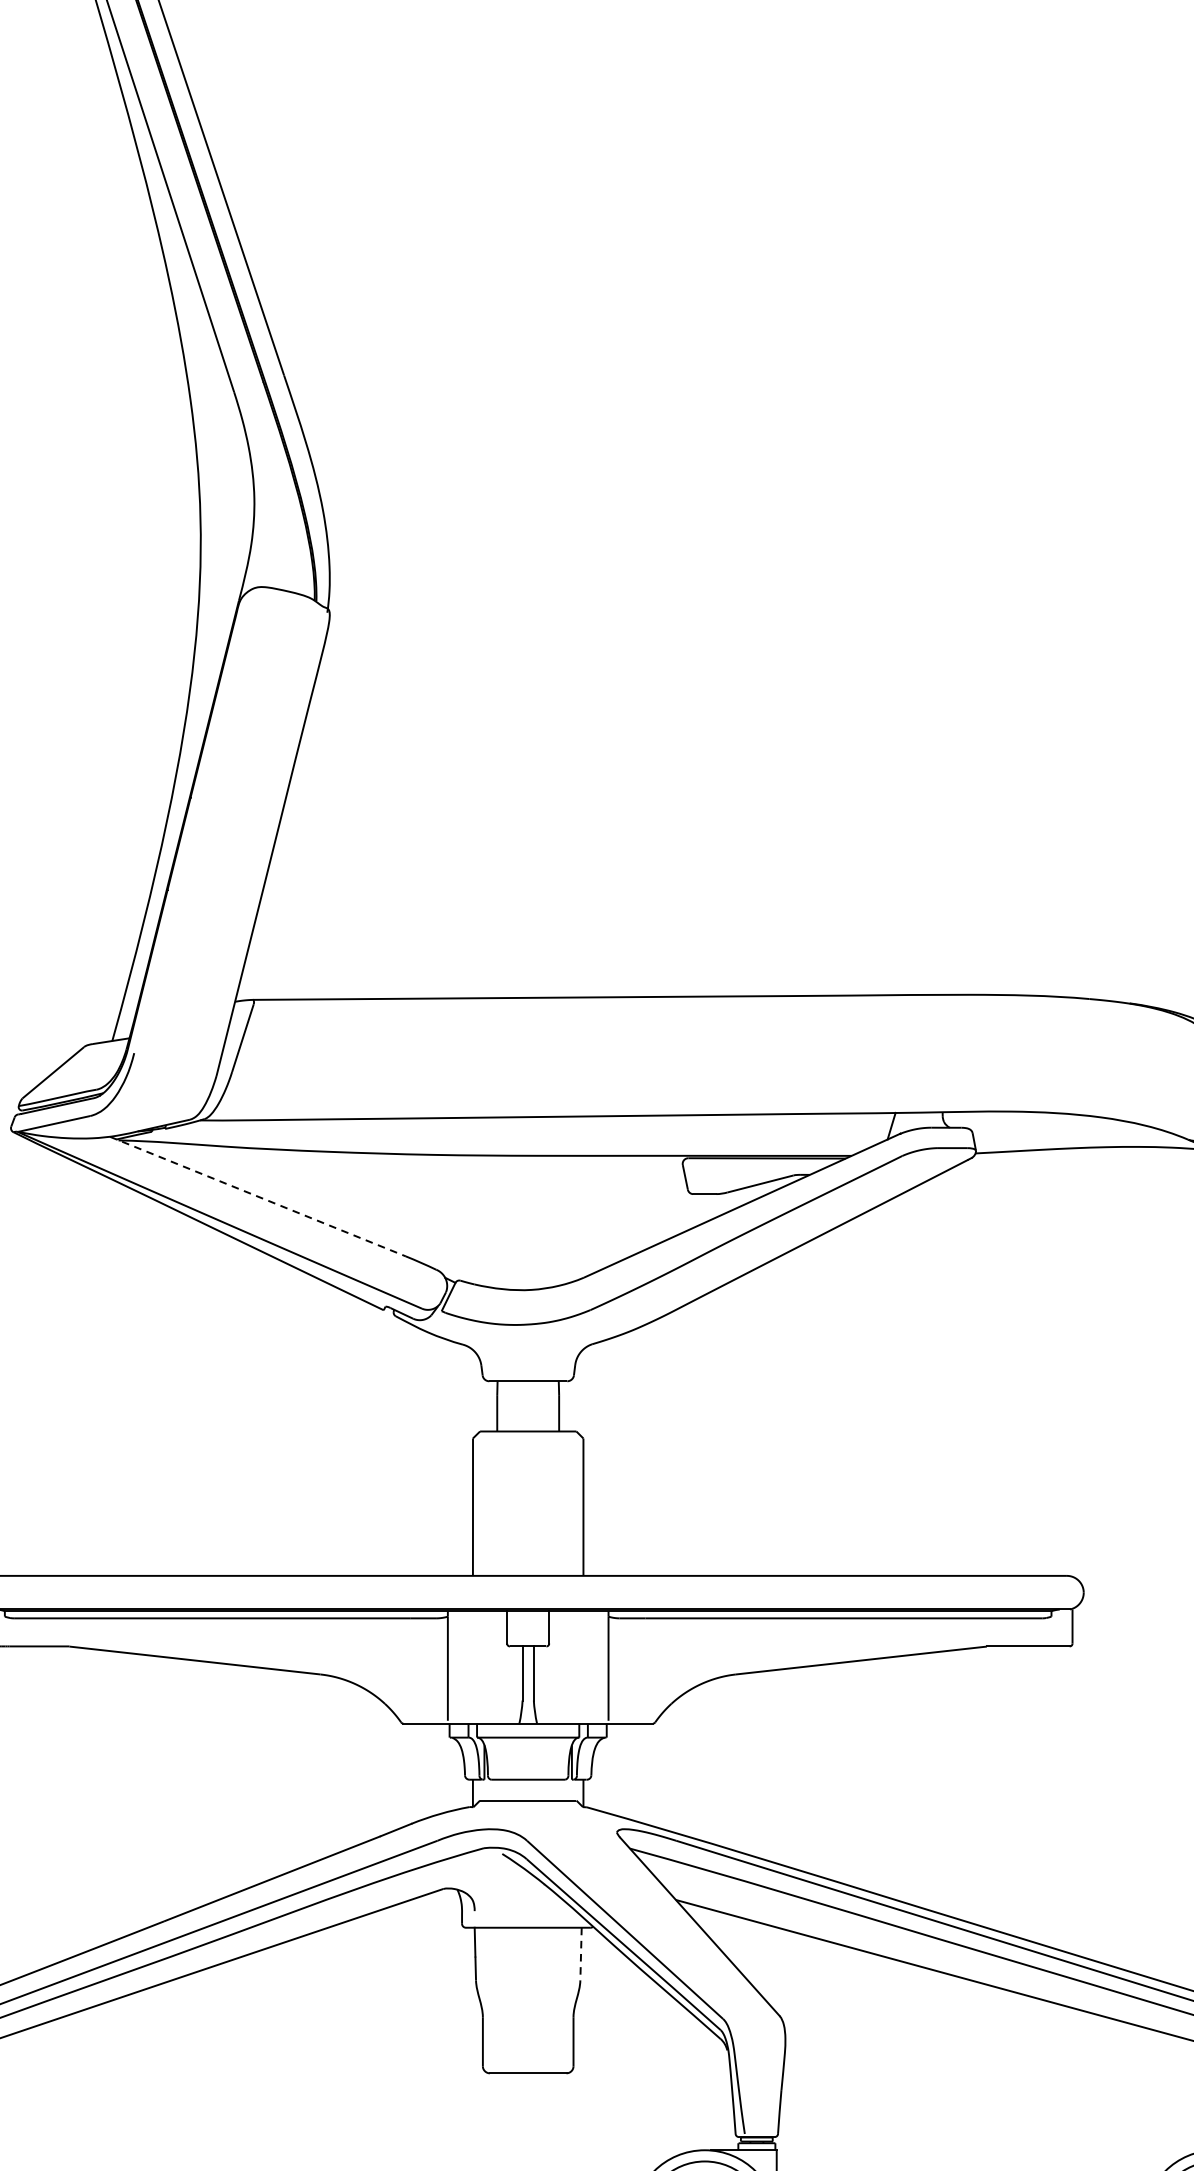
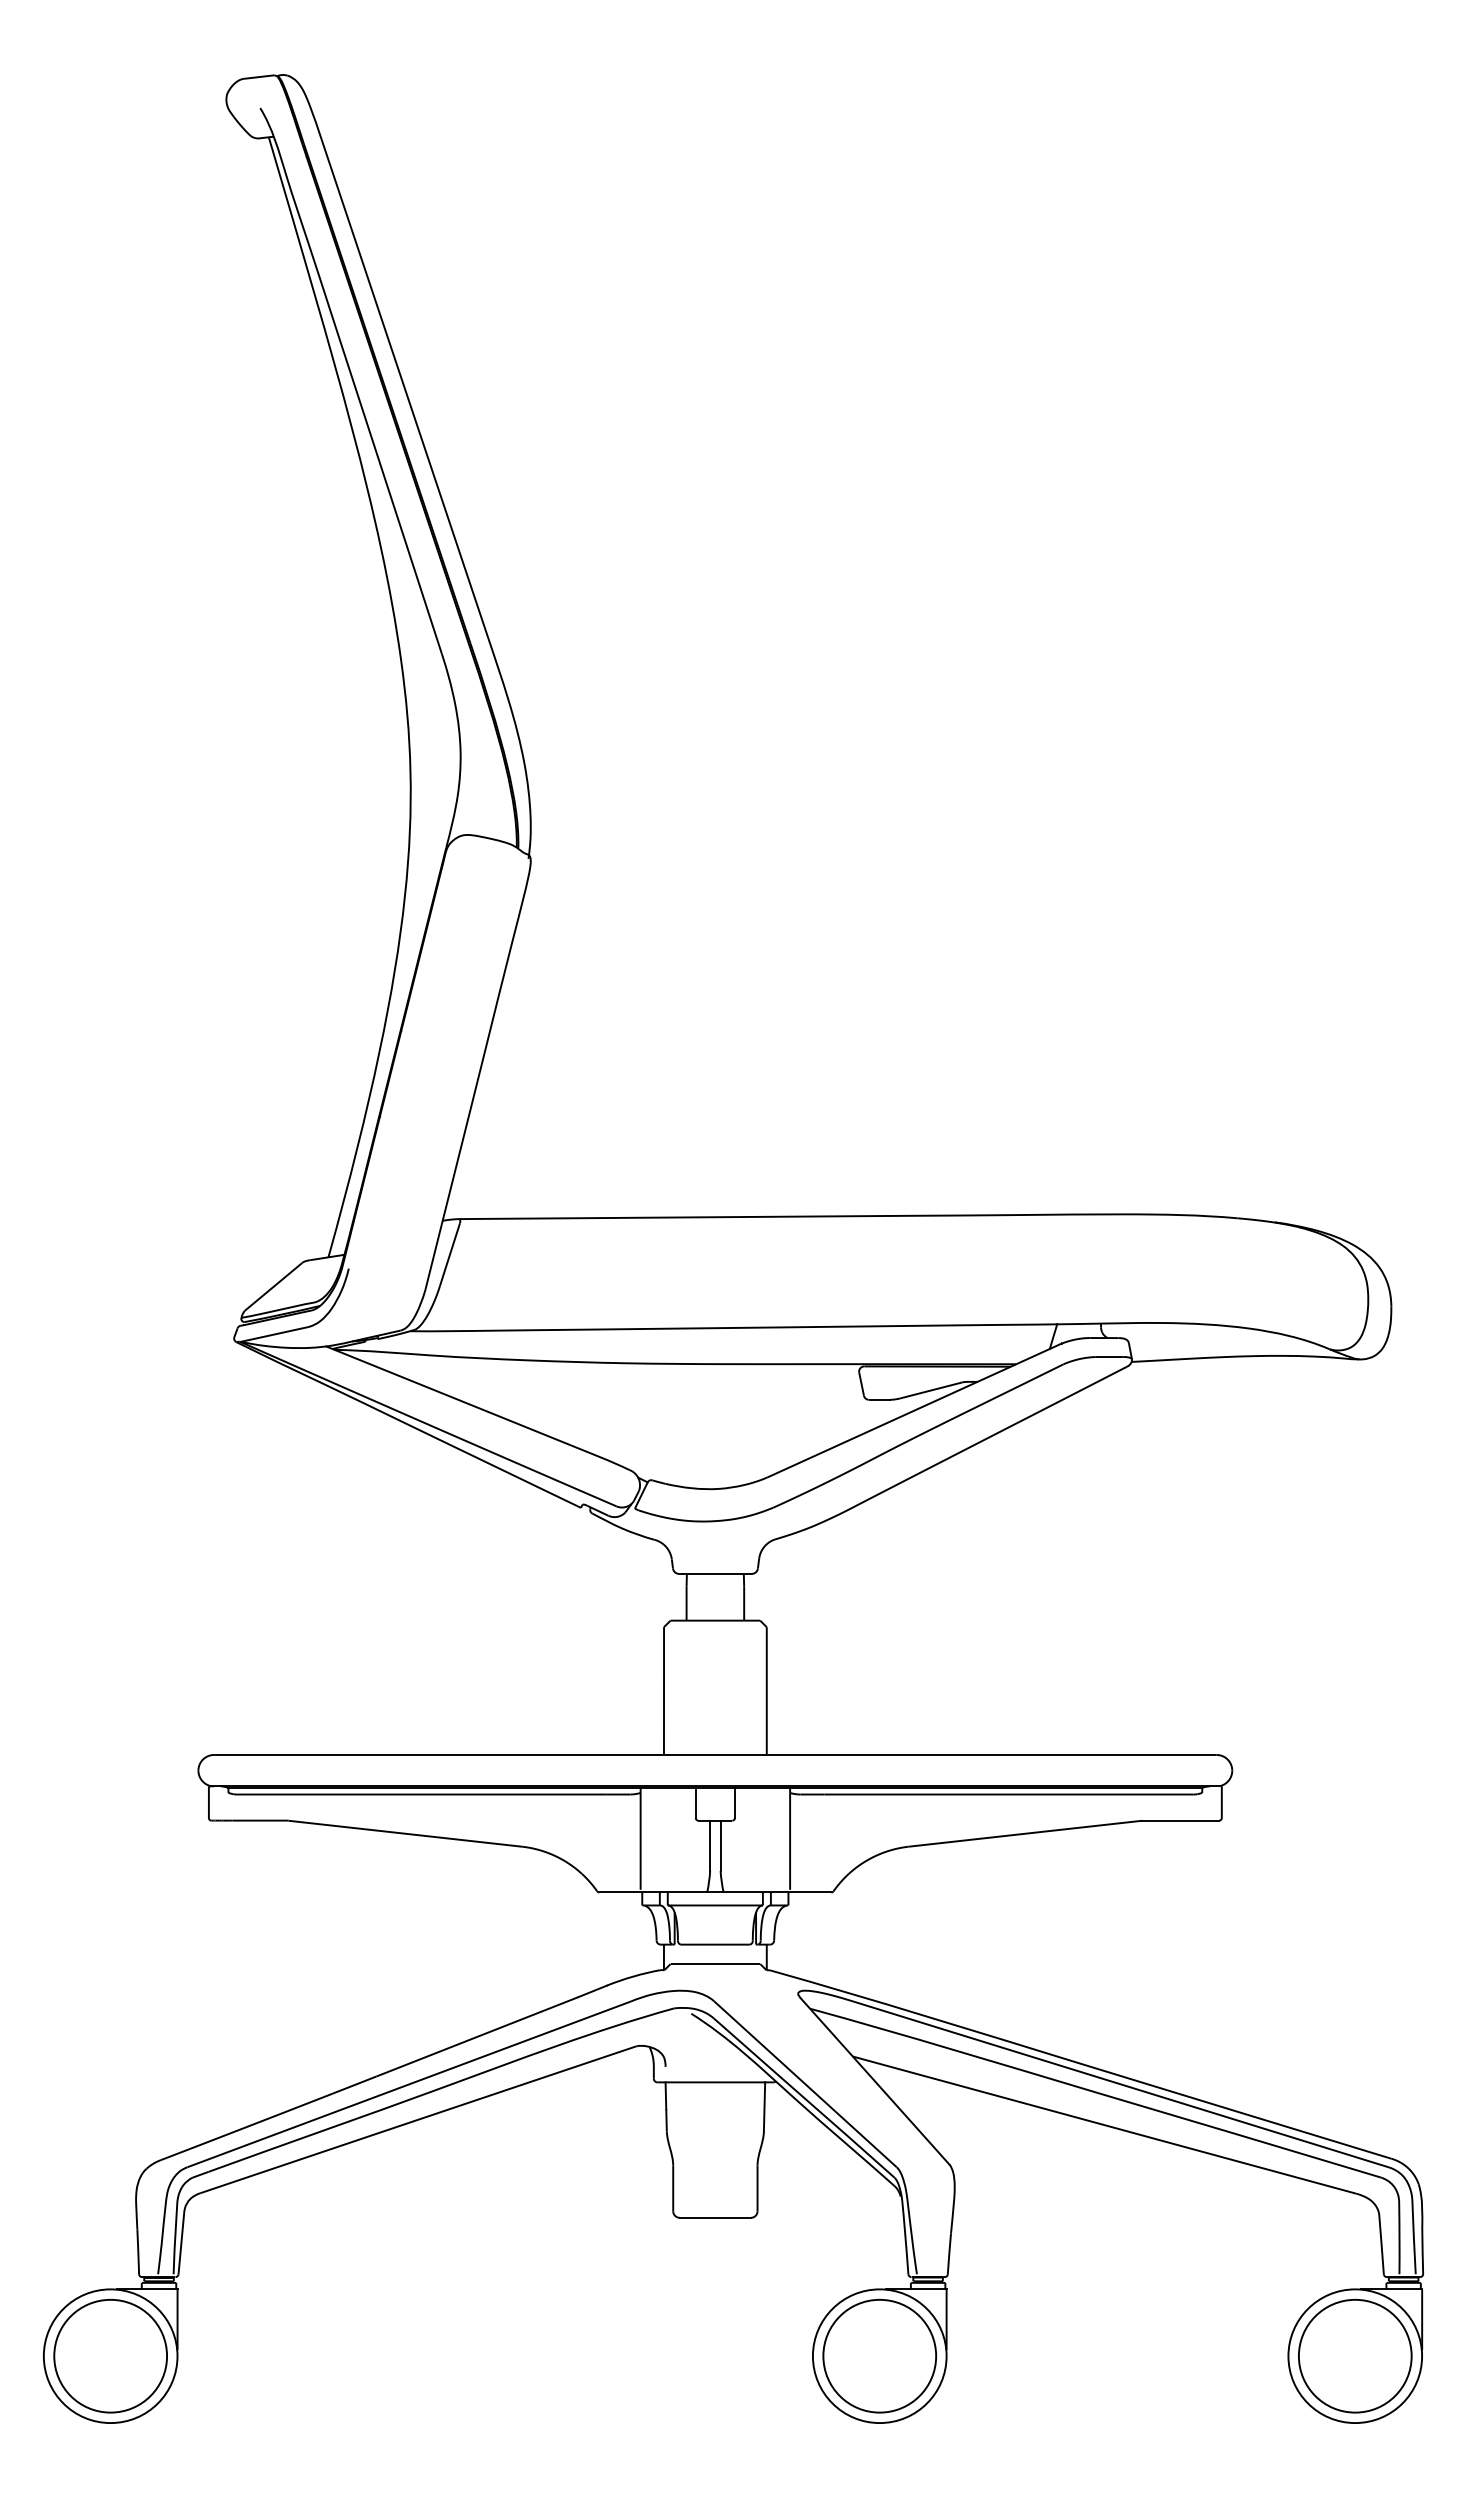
line: (258, 1197) -> (464, 1402), dashed -> solid
line: (580, 1953) -> (764, 2106), dashed -> solid

